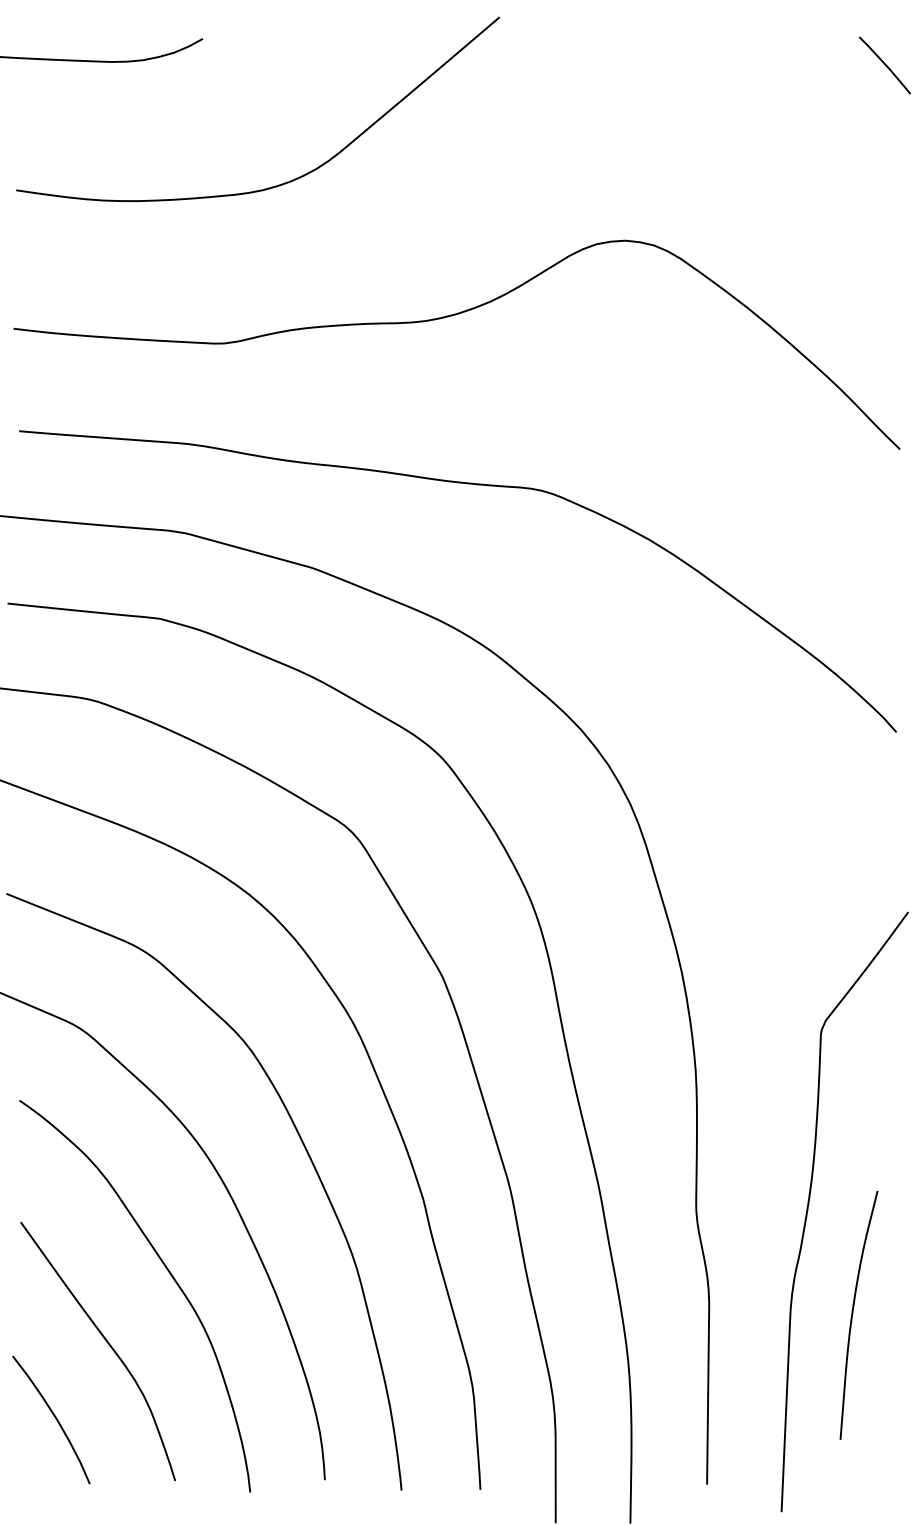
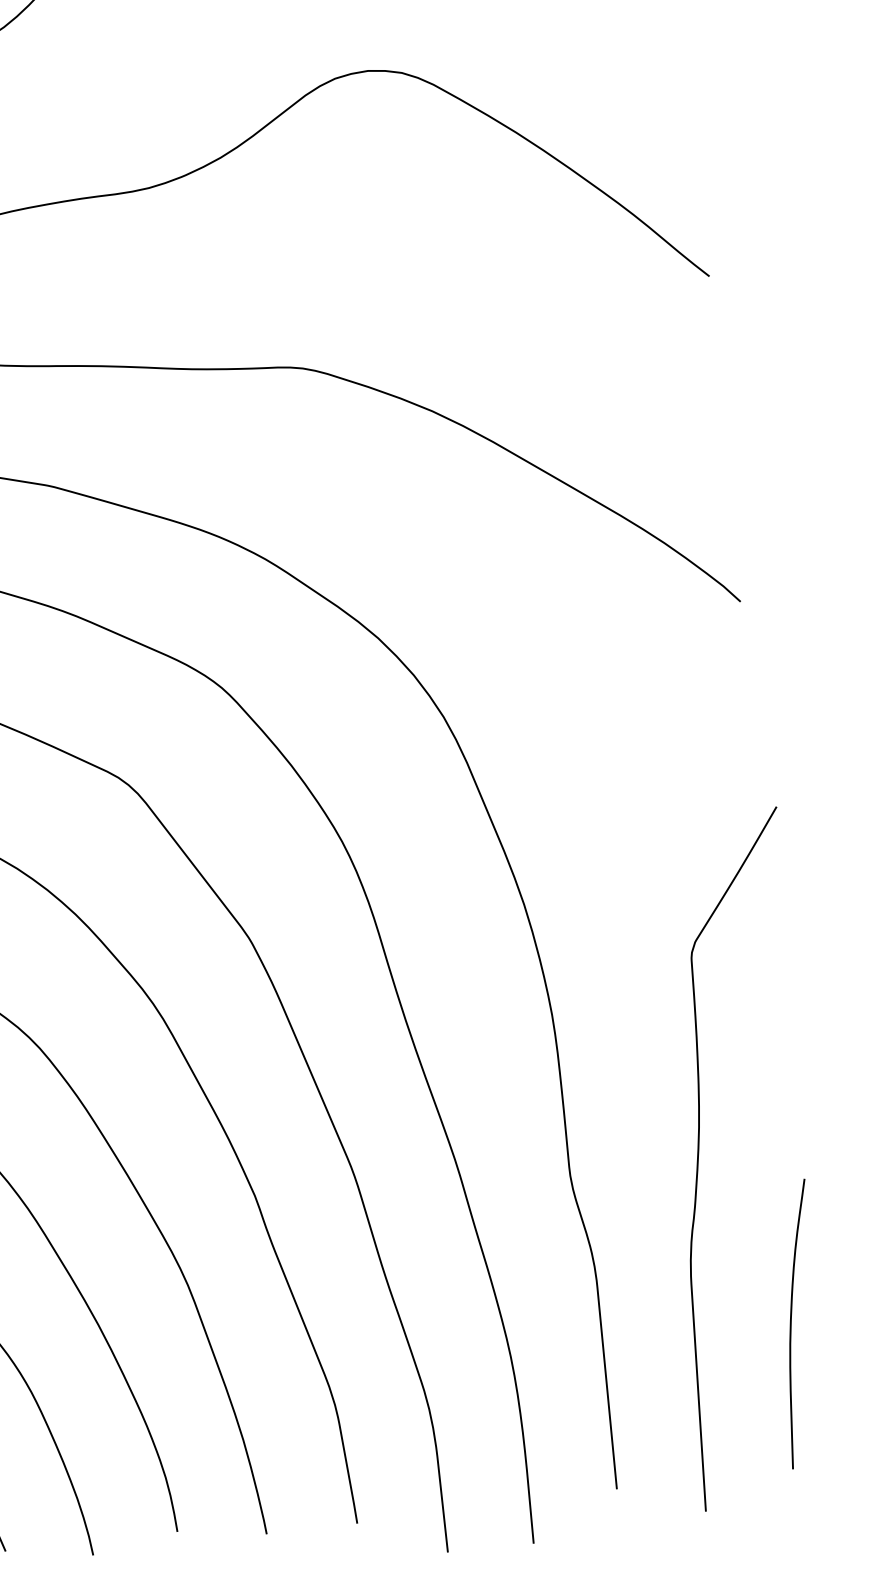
curve: (853, 1314) -> (792, 1323), moved

